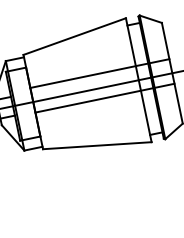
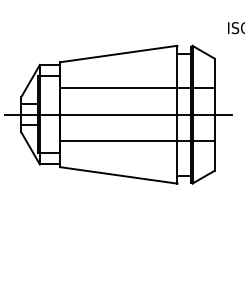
line: (100, 73) -> (137, 88), moved
line: (105, 98) -> (137, 141), moved

